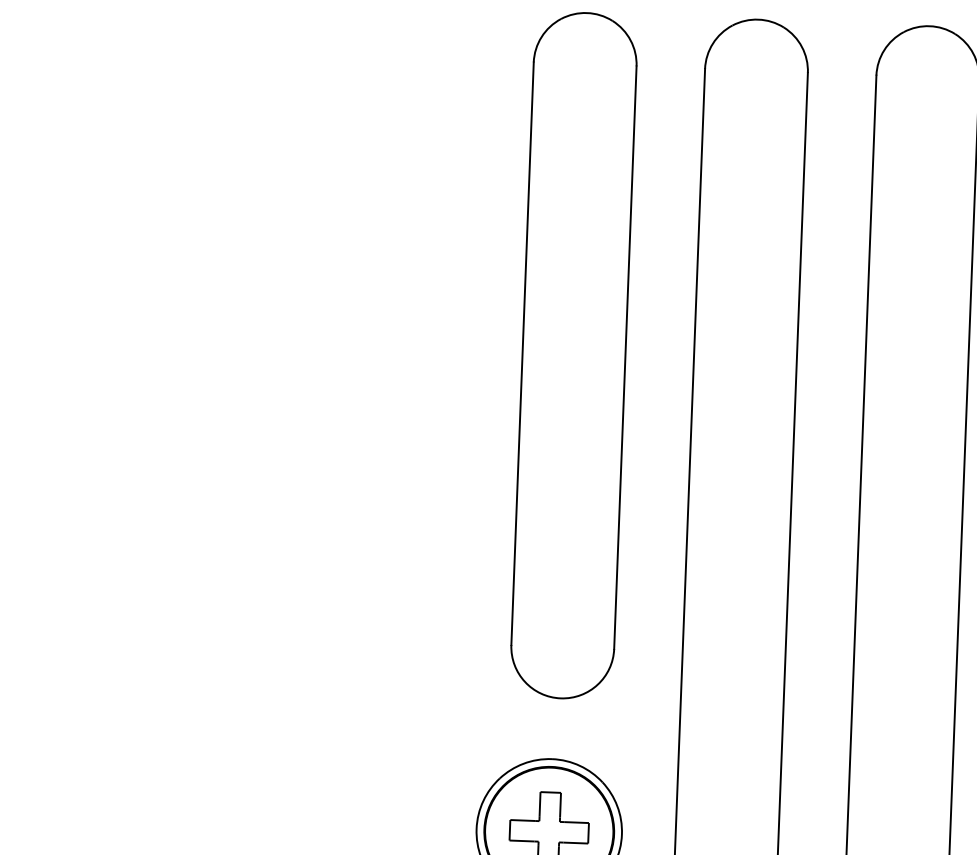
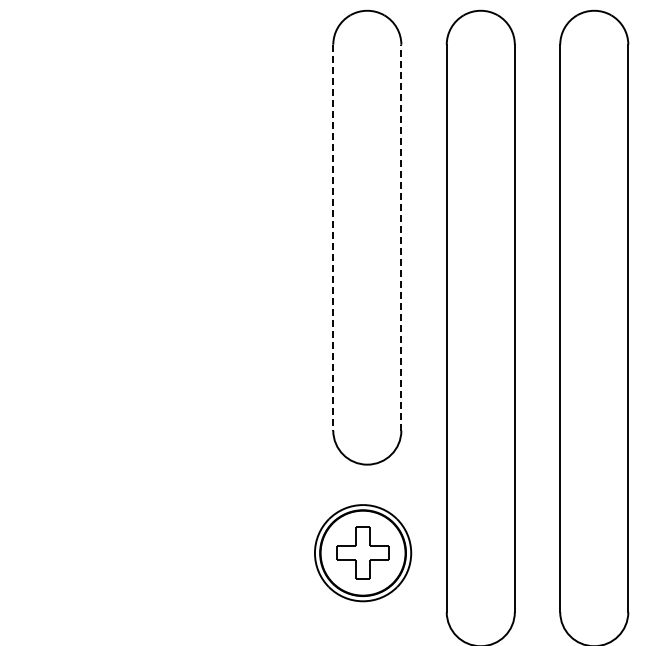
line: (522, 353) -> (333, 237), solid -> dashed
line: (625, 357) -> (401, 237), solid -> dashed

